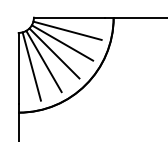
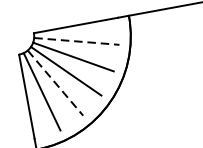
line: (68, 30) -> (77, 40), solid -> dashed
line: (44, 61) -> (56, 83), solid -> dashed

